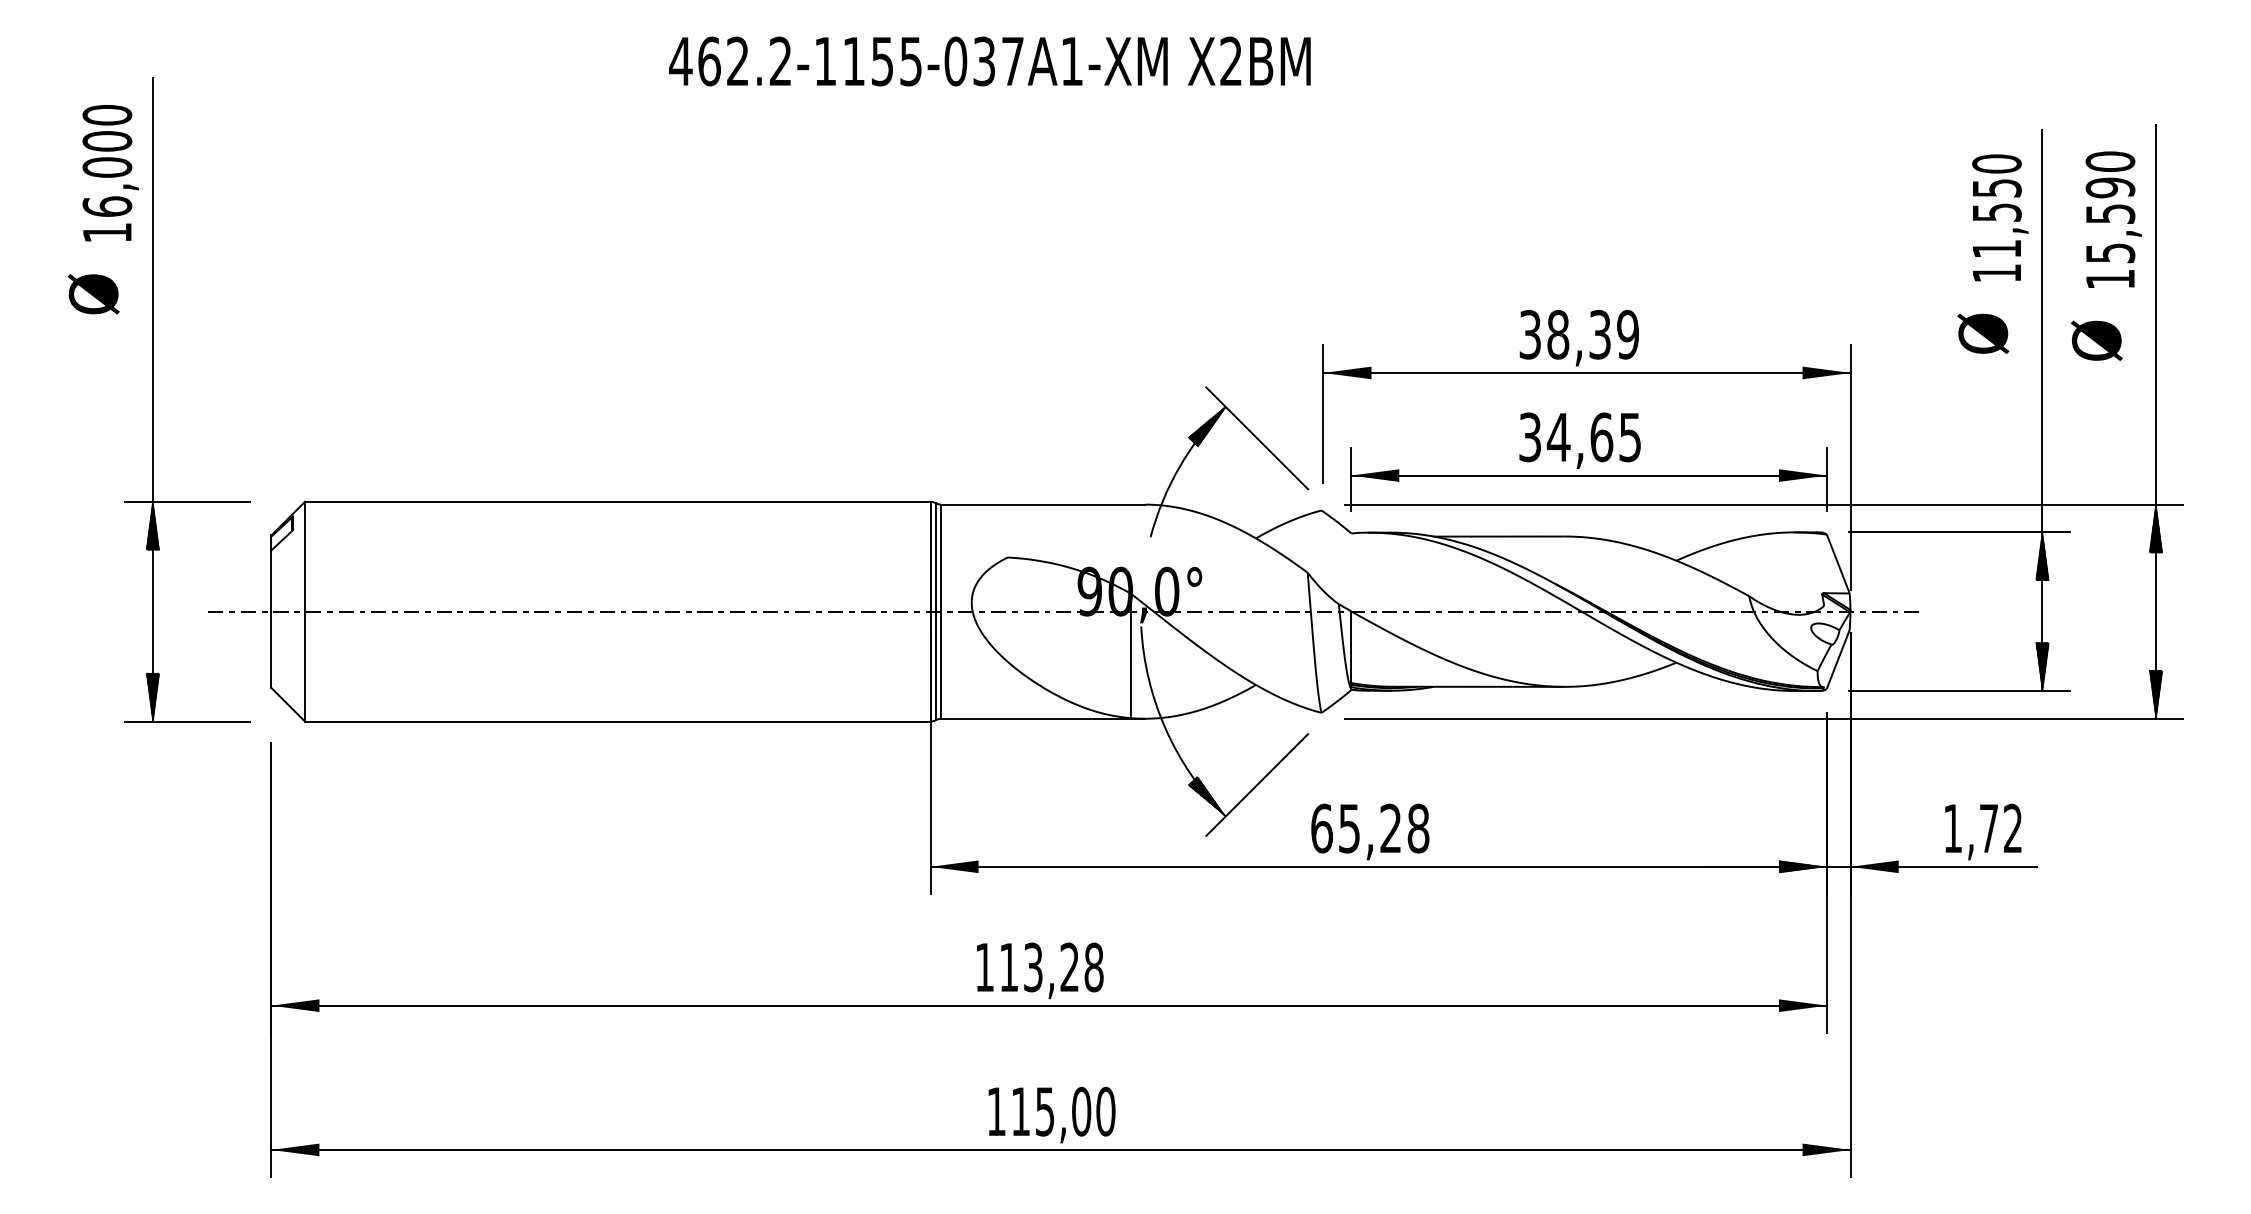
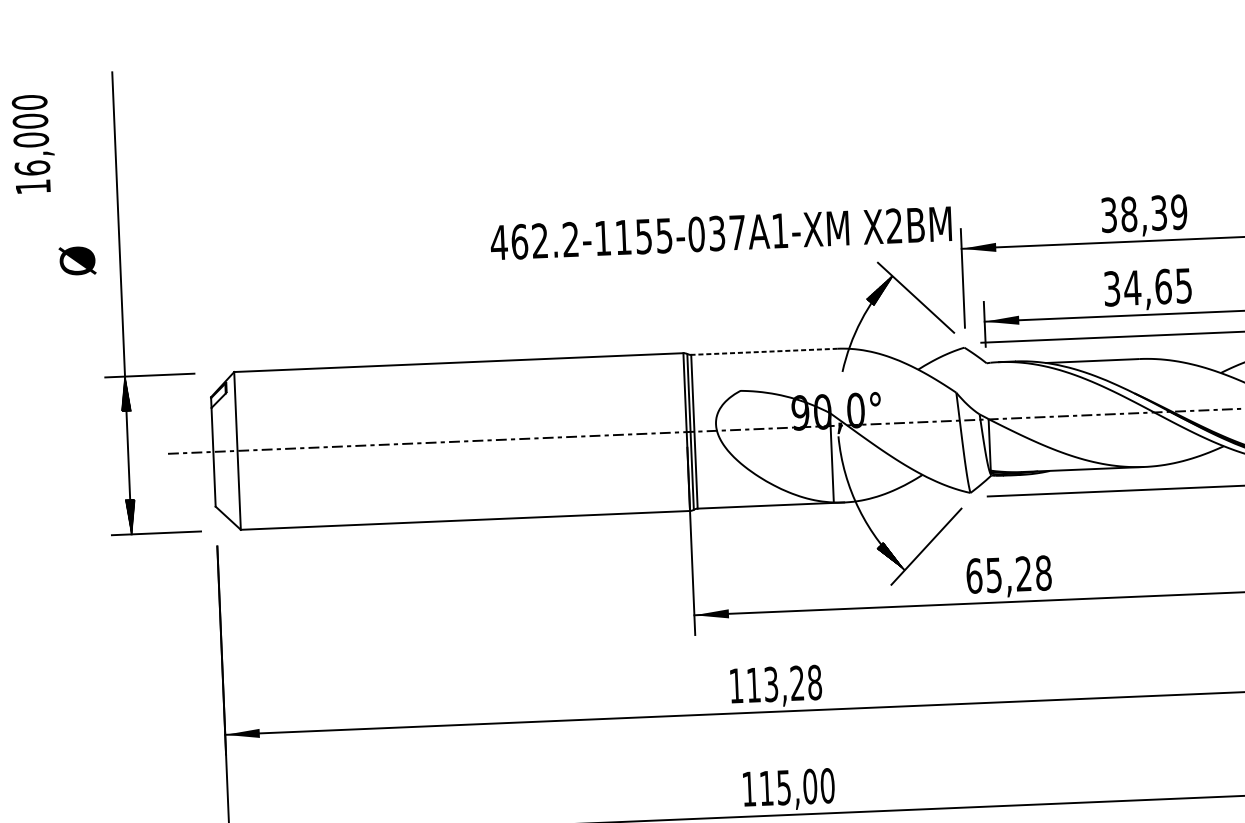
text: (989, 61) -> (720, 233), moved
text: (110, 173) -> (33, 144), moved
text: (93, 294) -> (77, 261), moved
line: (1042, 504) -> (763, 351), solid -> dashed

